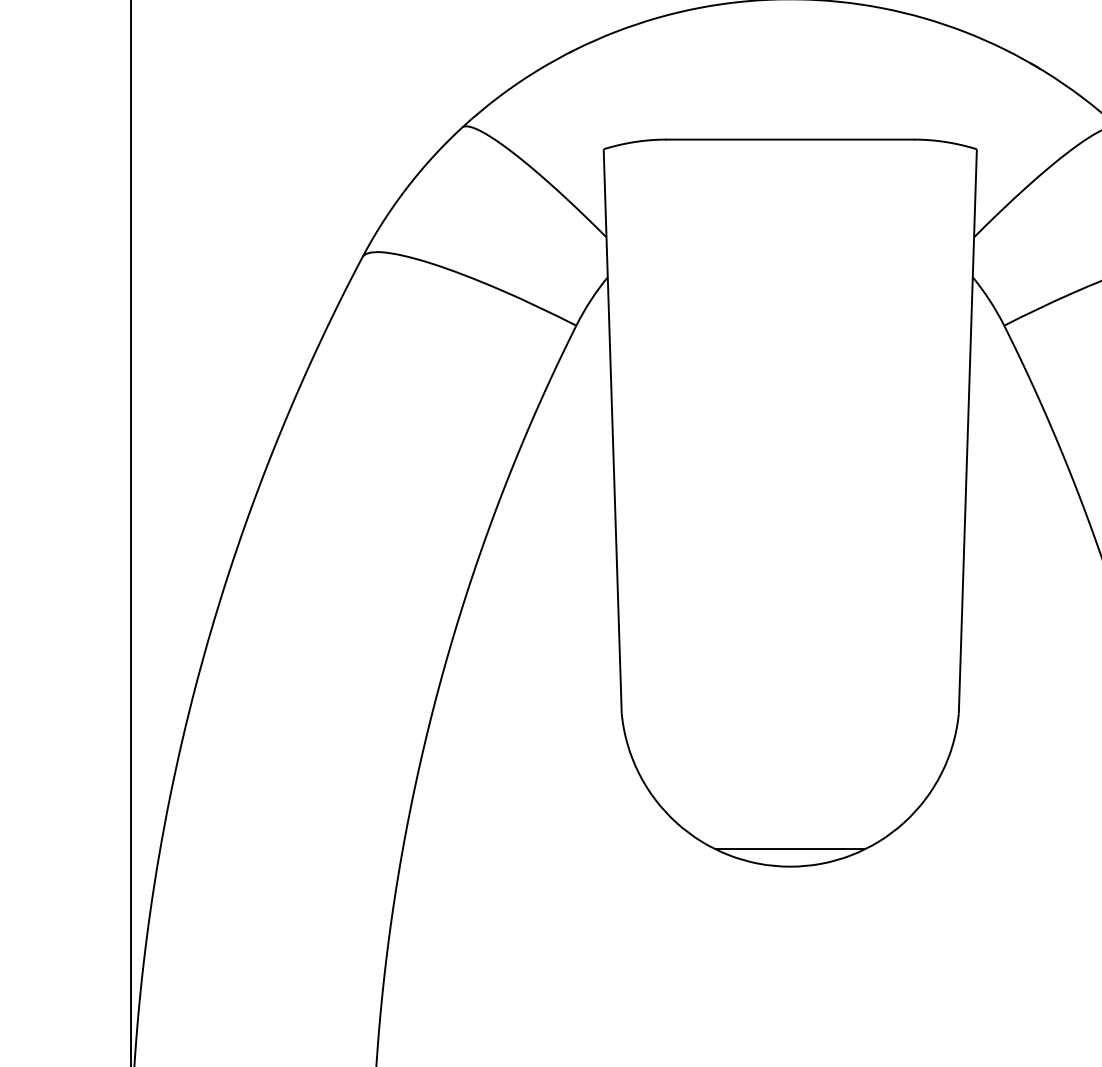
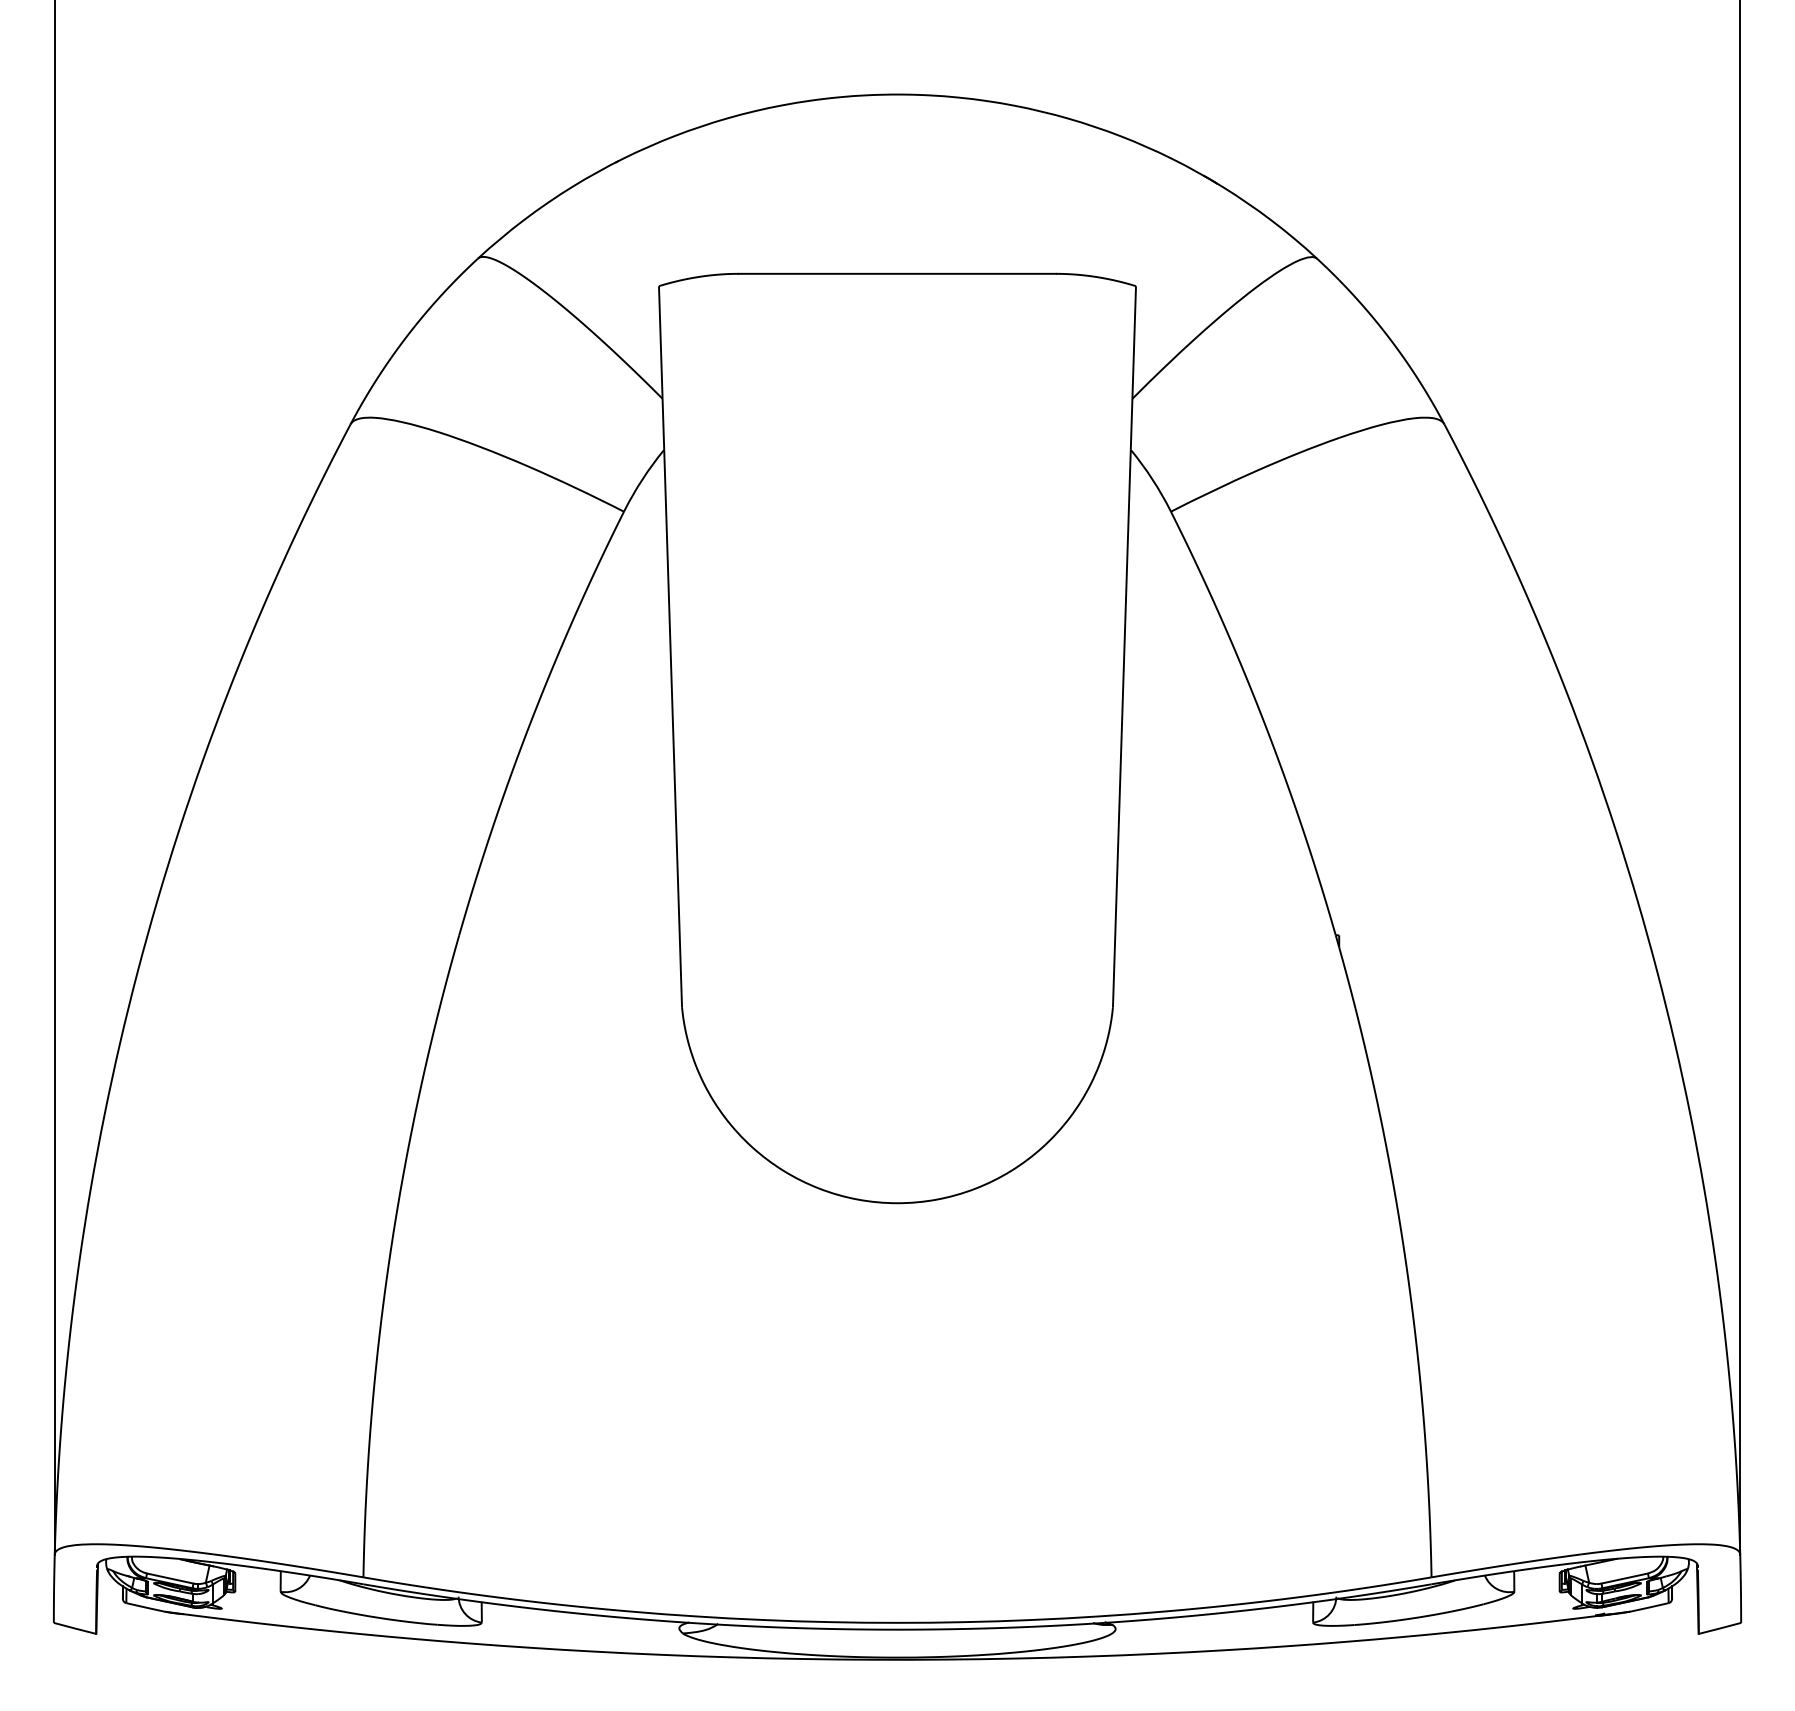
line: (790, 848) -> (897, 1180), removed

